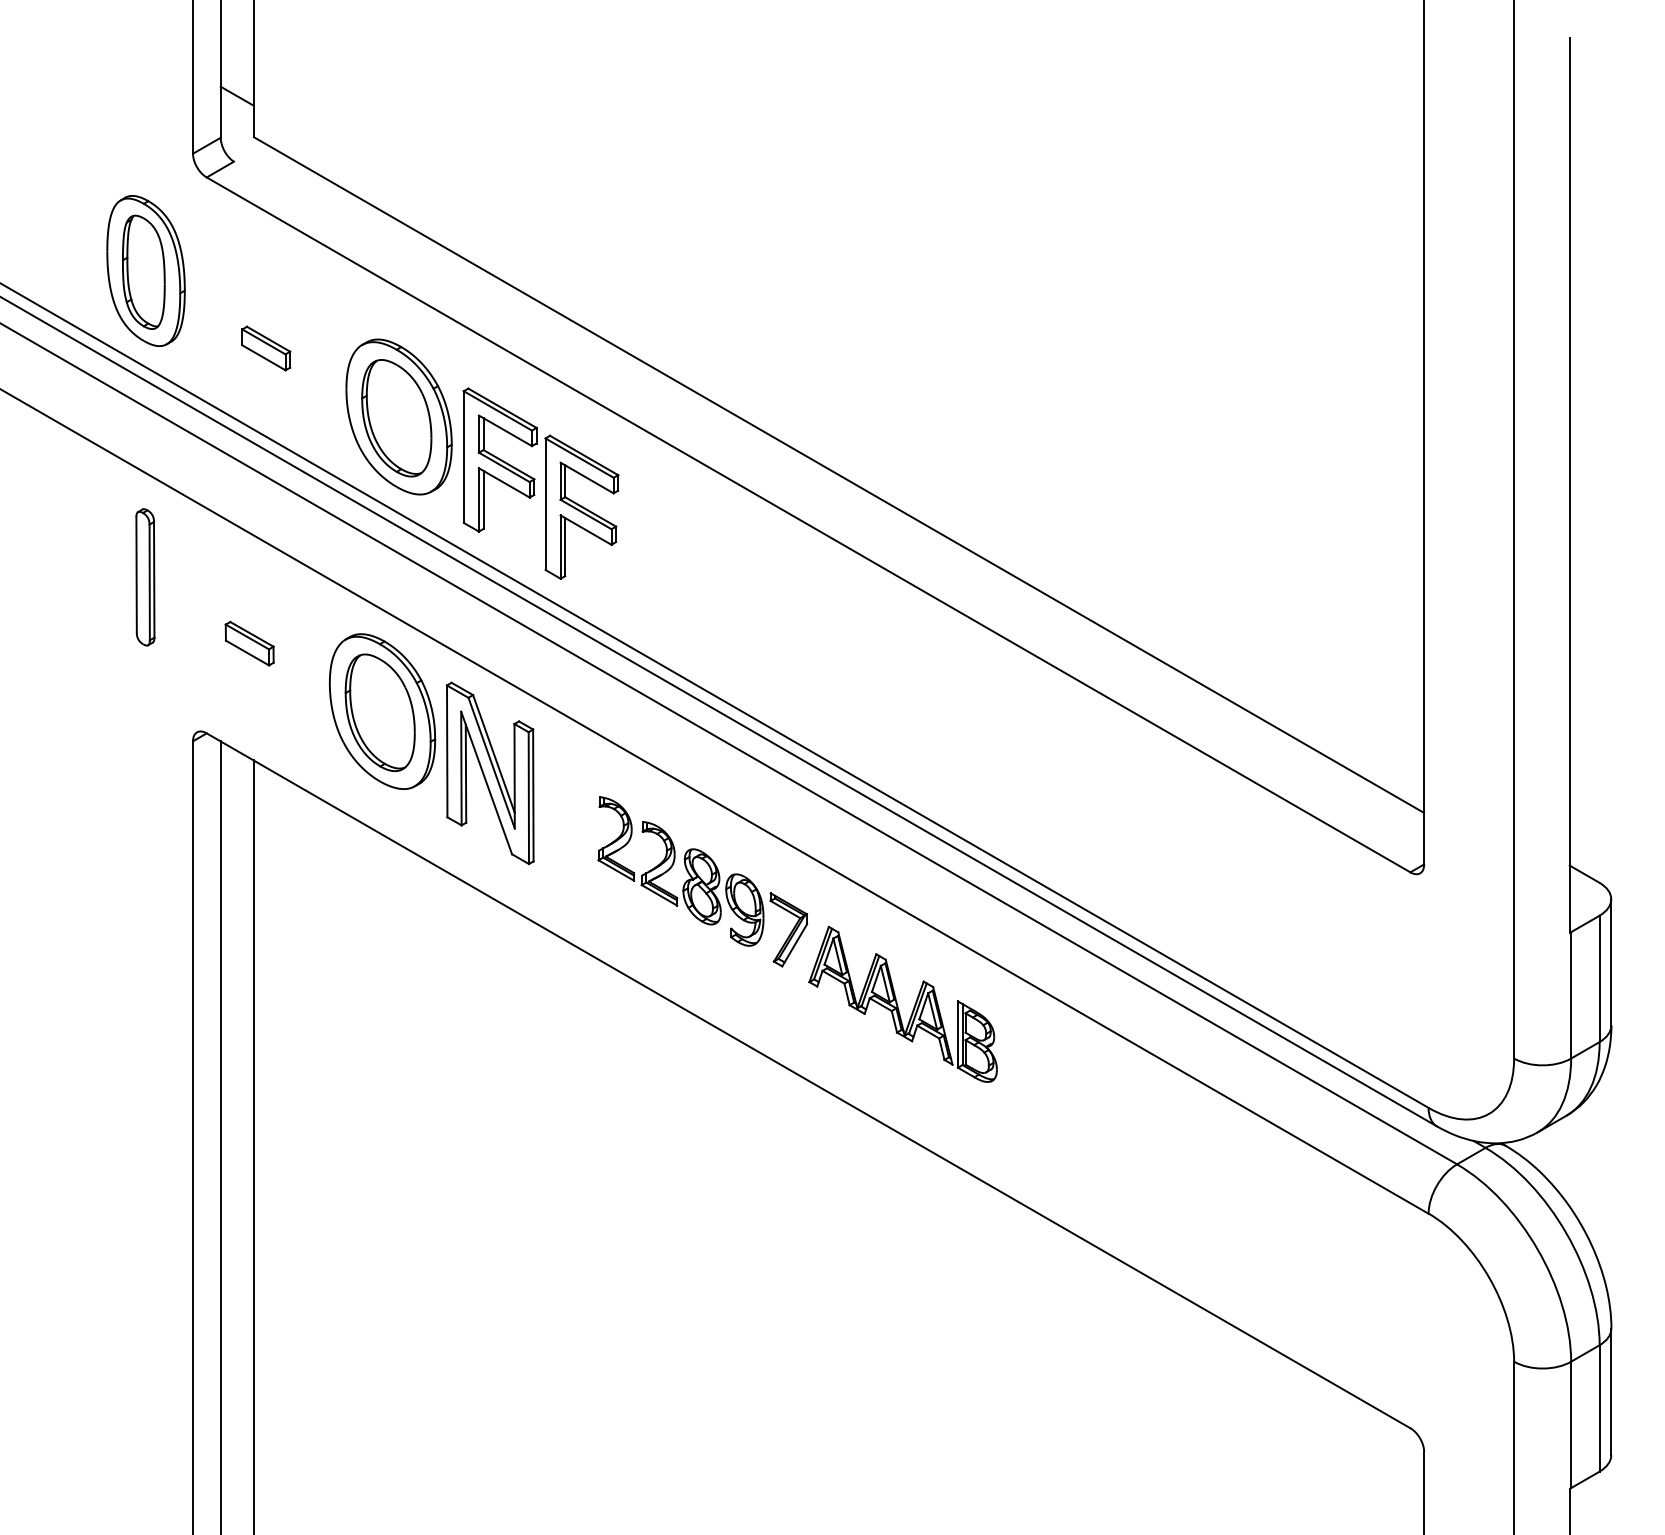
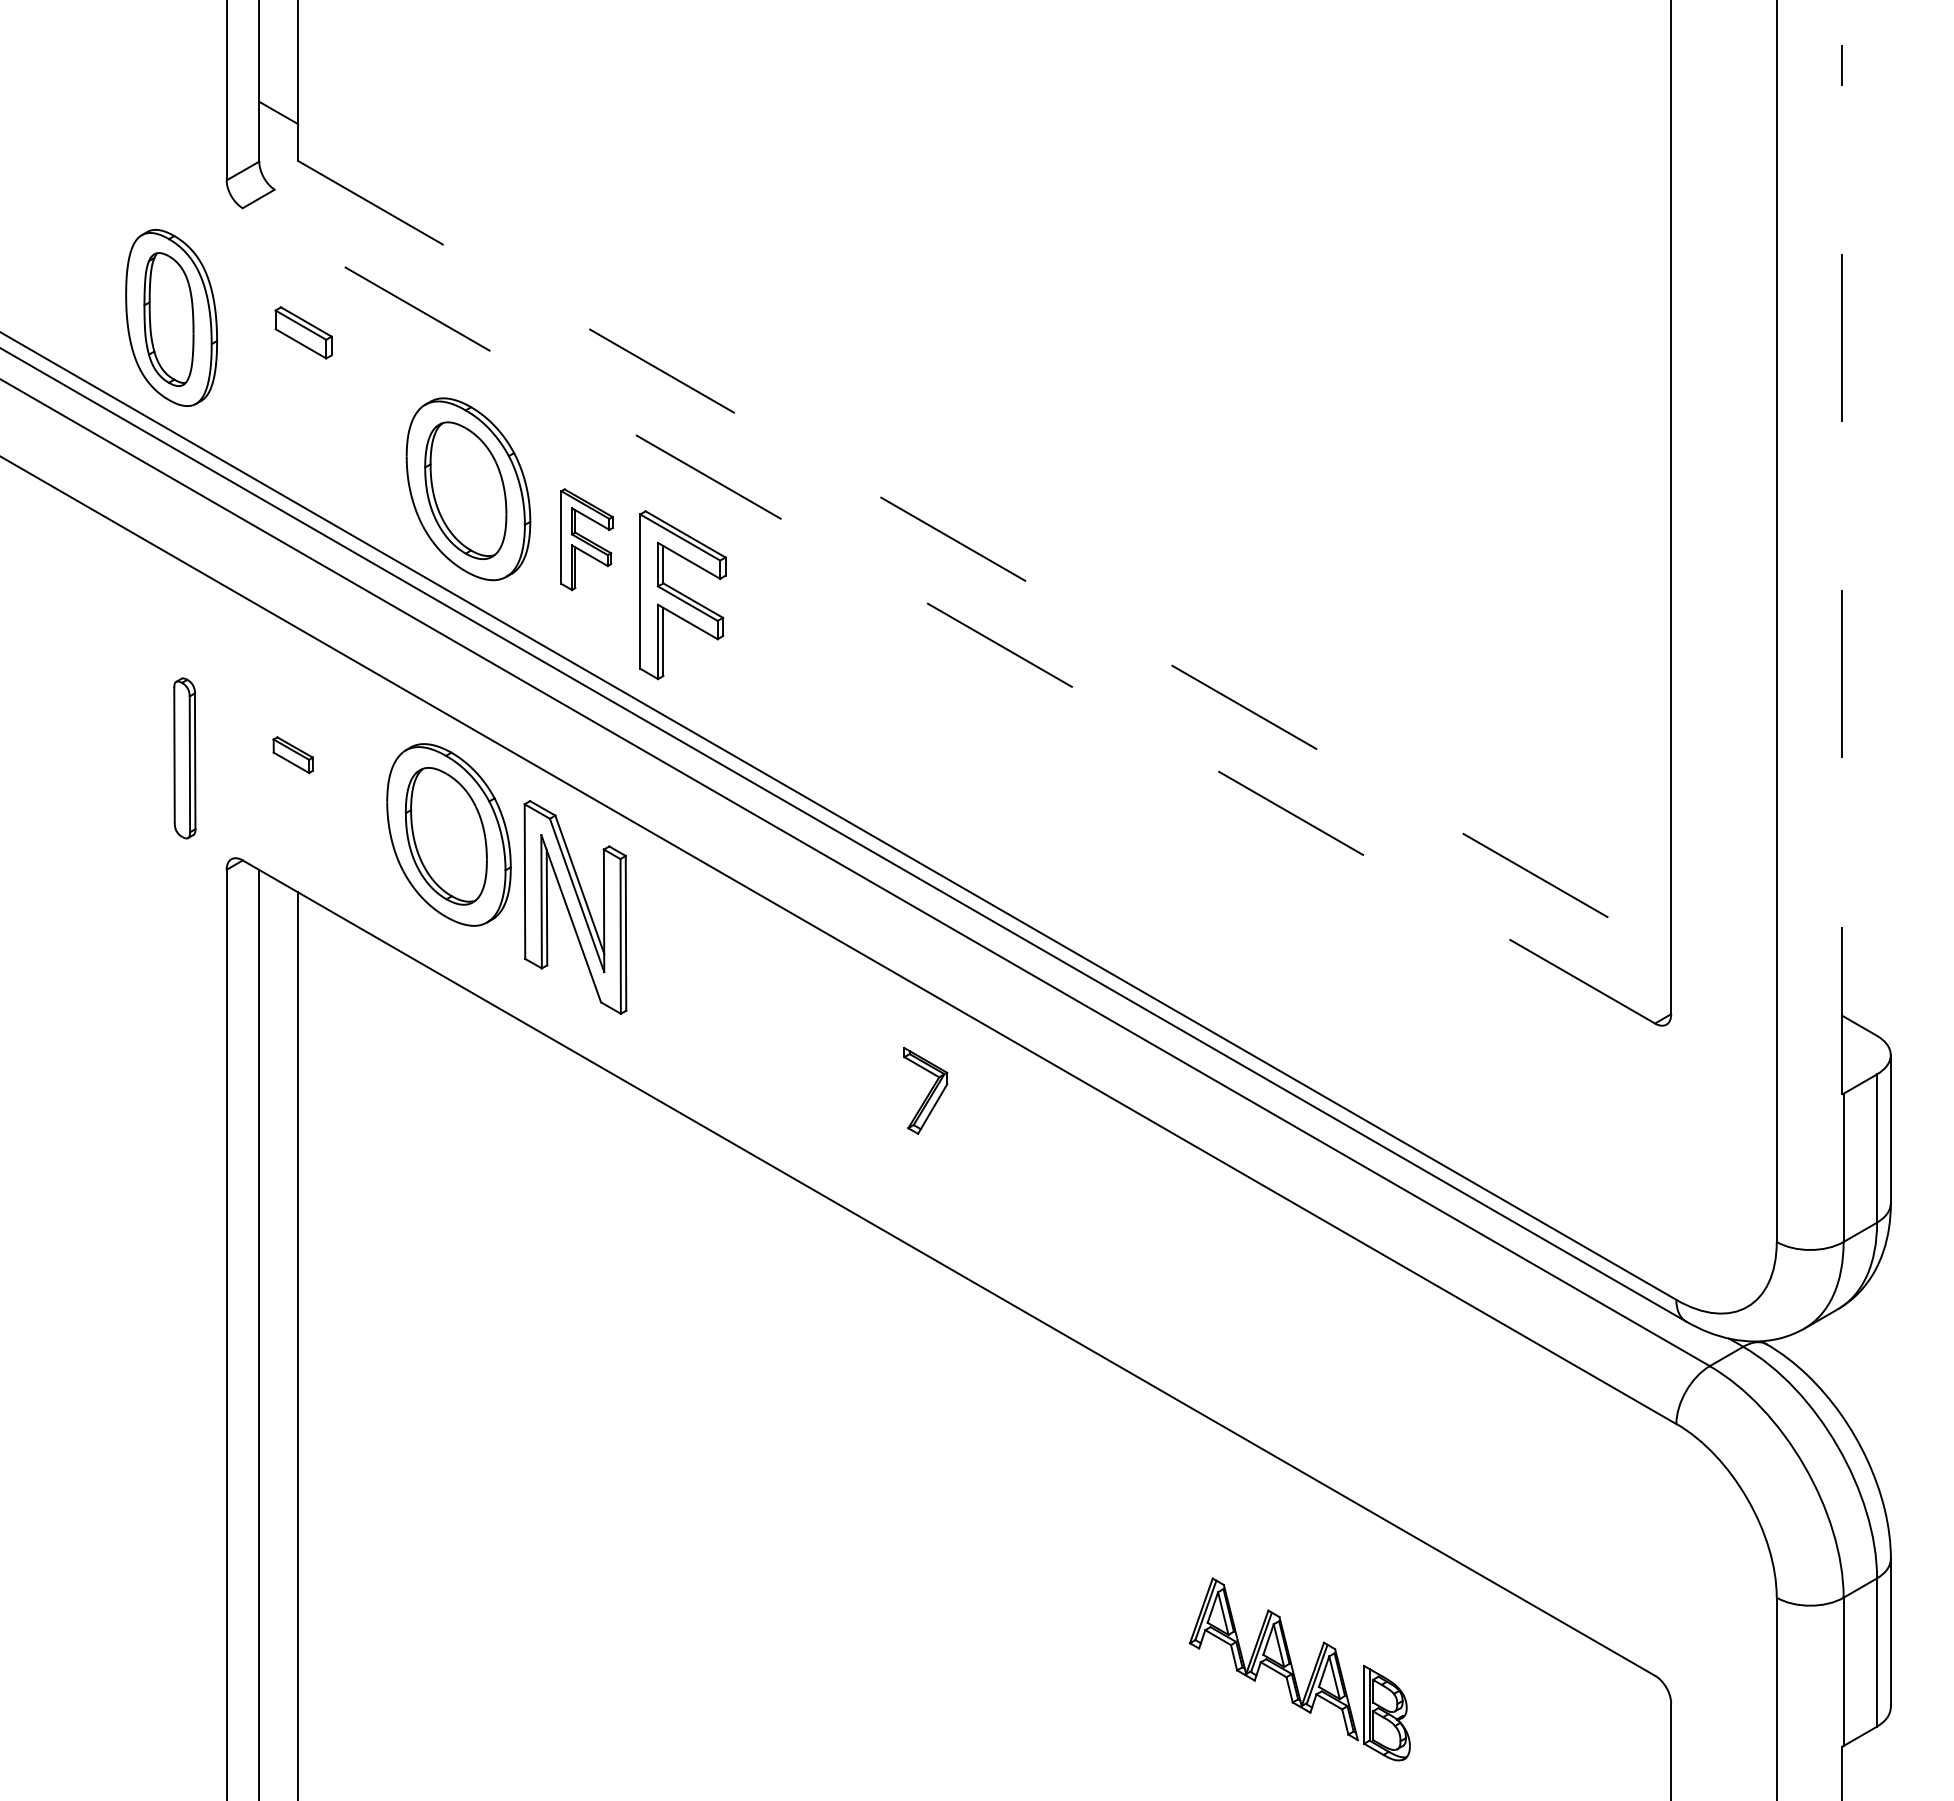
part: (266, 348) -> (303, 332), moved
part: (499, 459) -> (586, 539), size x0.6
line: (838, 475) -> (984, 557), solid -> dashed
line: (1570, 485) -> (1842, 569), solid -> dashed
line: (808, 524) -> (948, 615), solid -> dashed
part: (145, 577) -> (184, 758), moved
part: (249, 643) -> (293, 754), size x0.7
part: (686, 870) -> (805, 1021), removed
part: (902, 1004) -> (1299, 1669), moved

